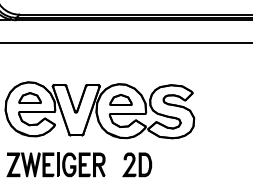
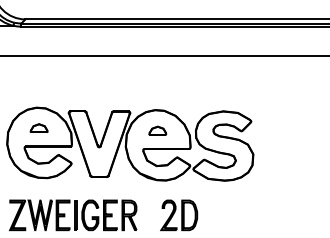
part: (29, 97) -> (38, 127), size x0.6
part: (120, 99) -> (157, 130), size x0.6

